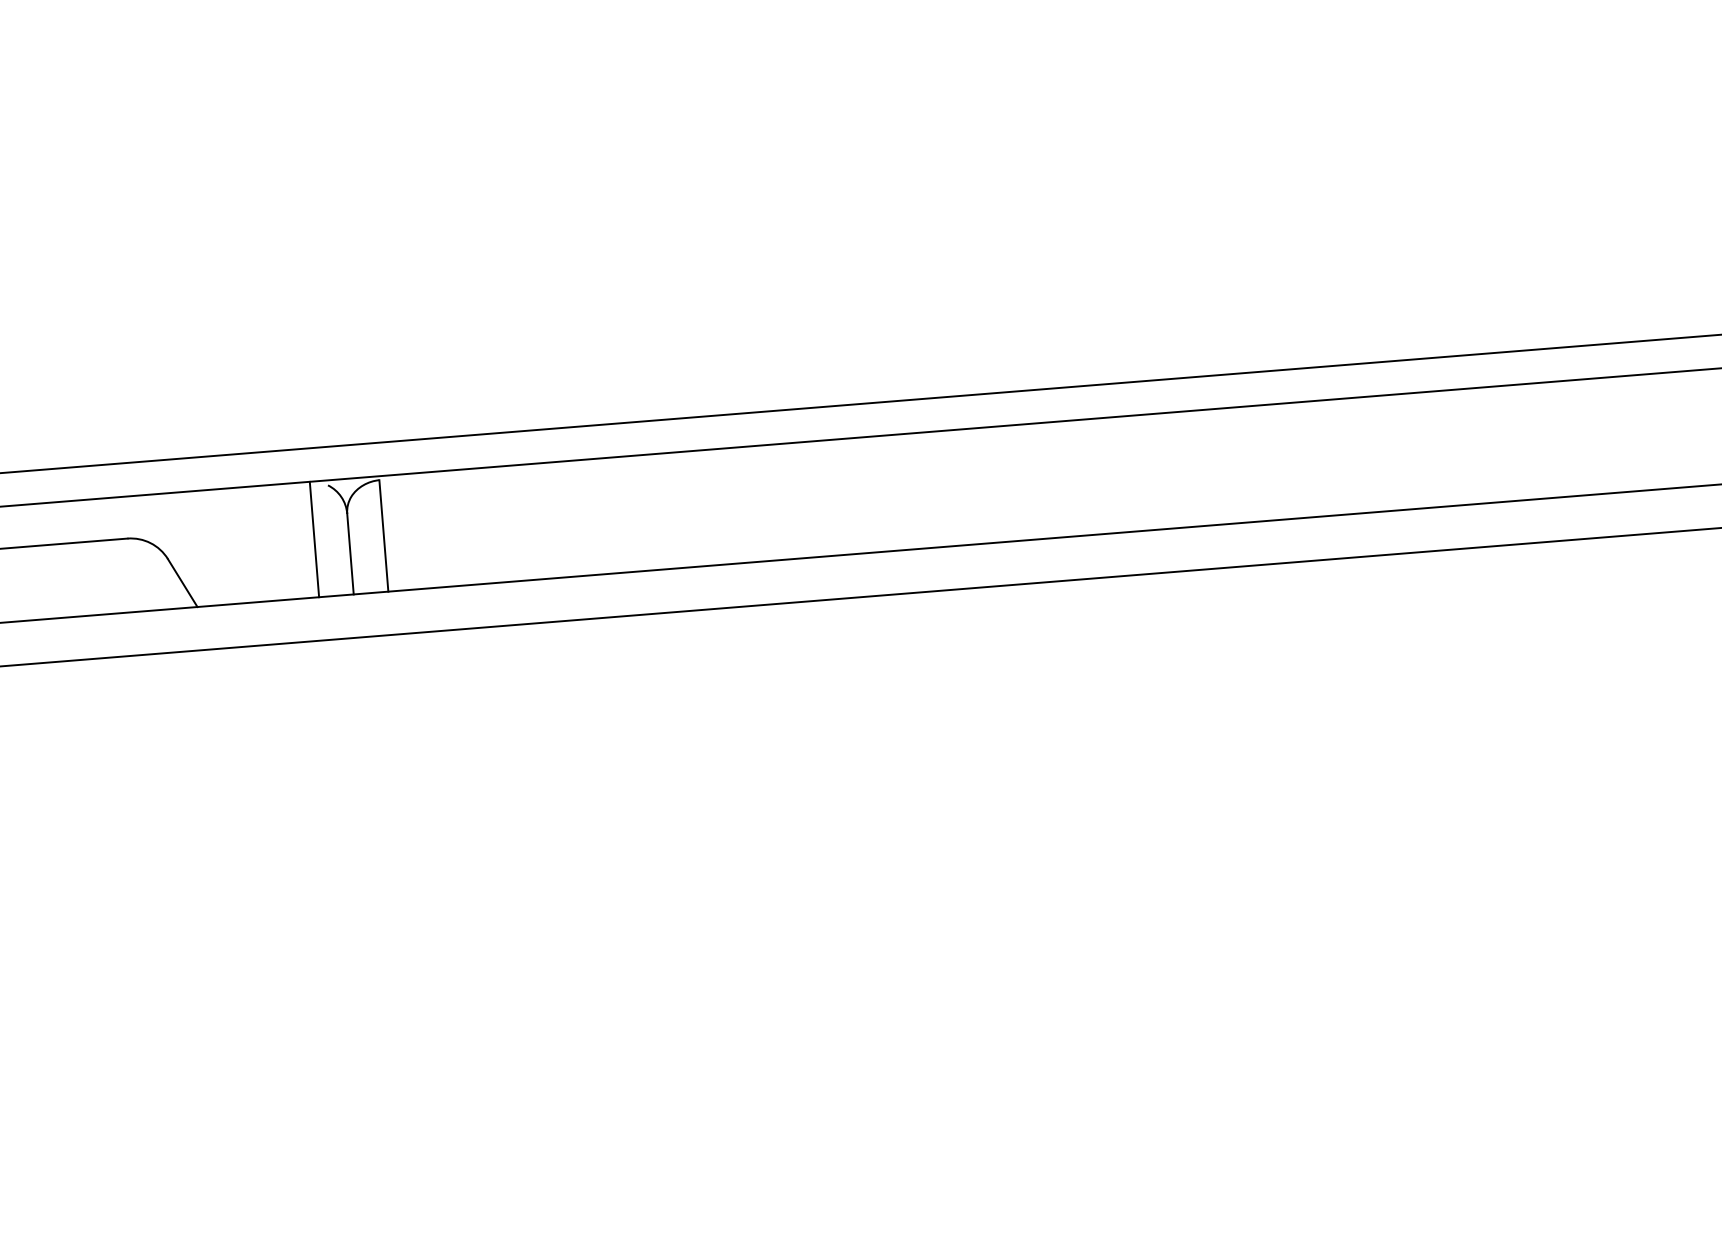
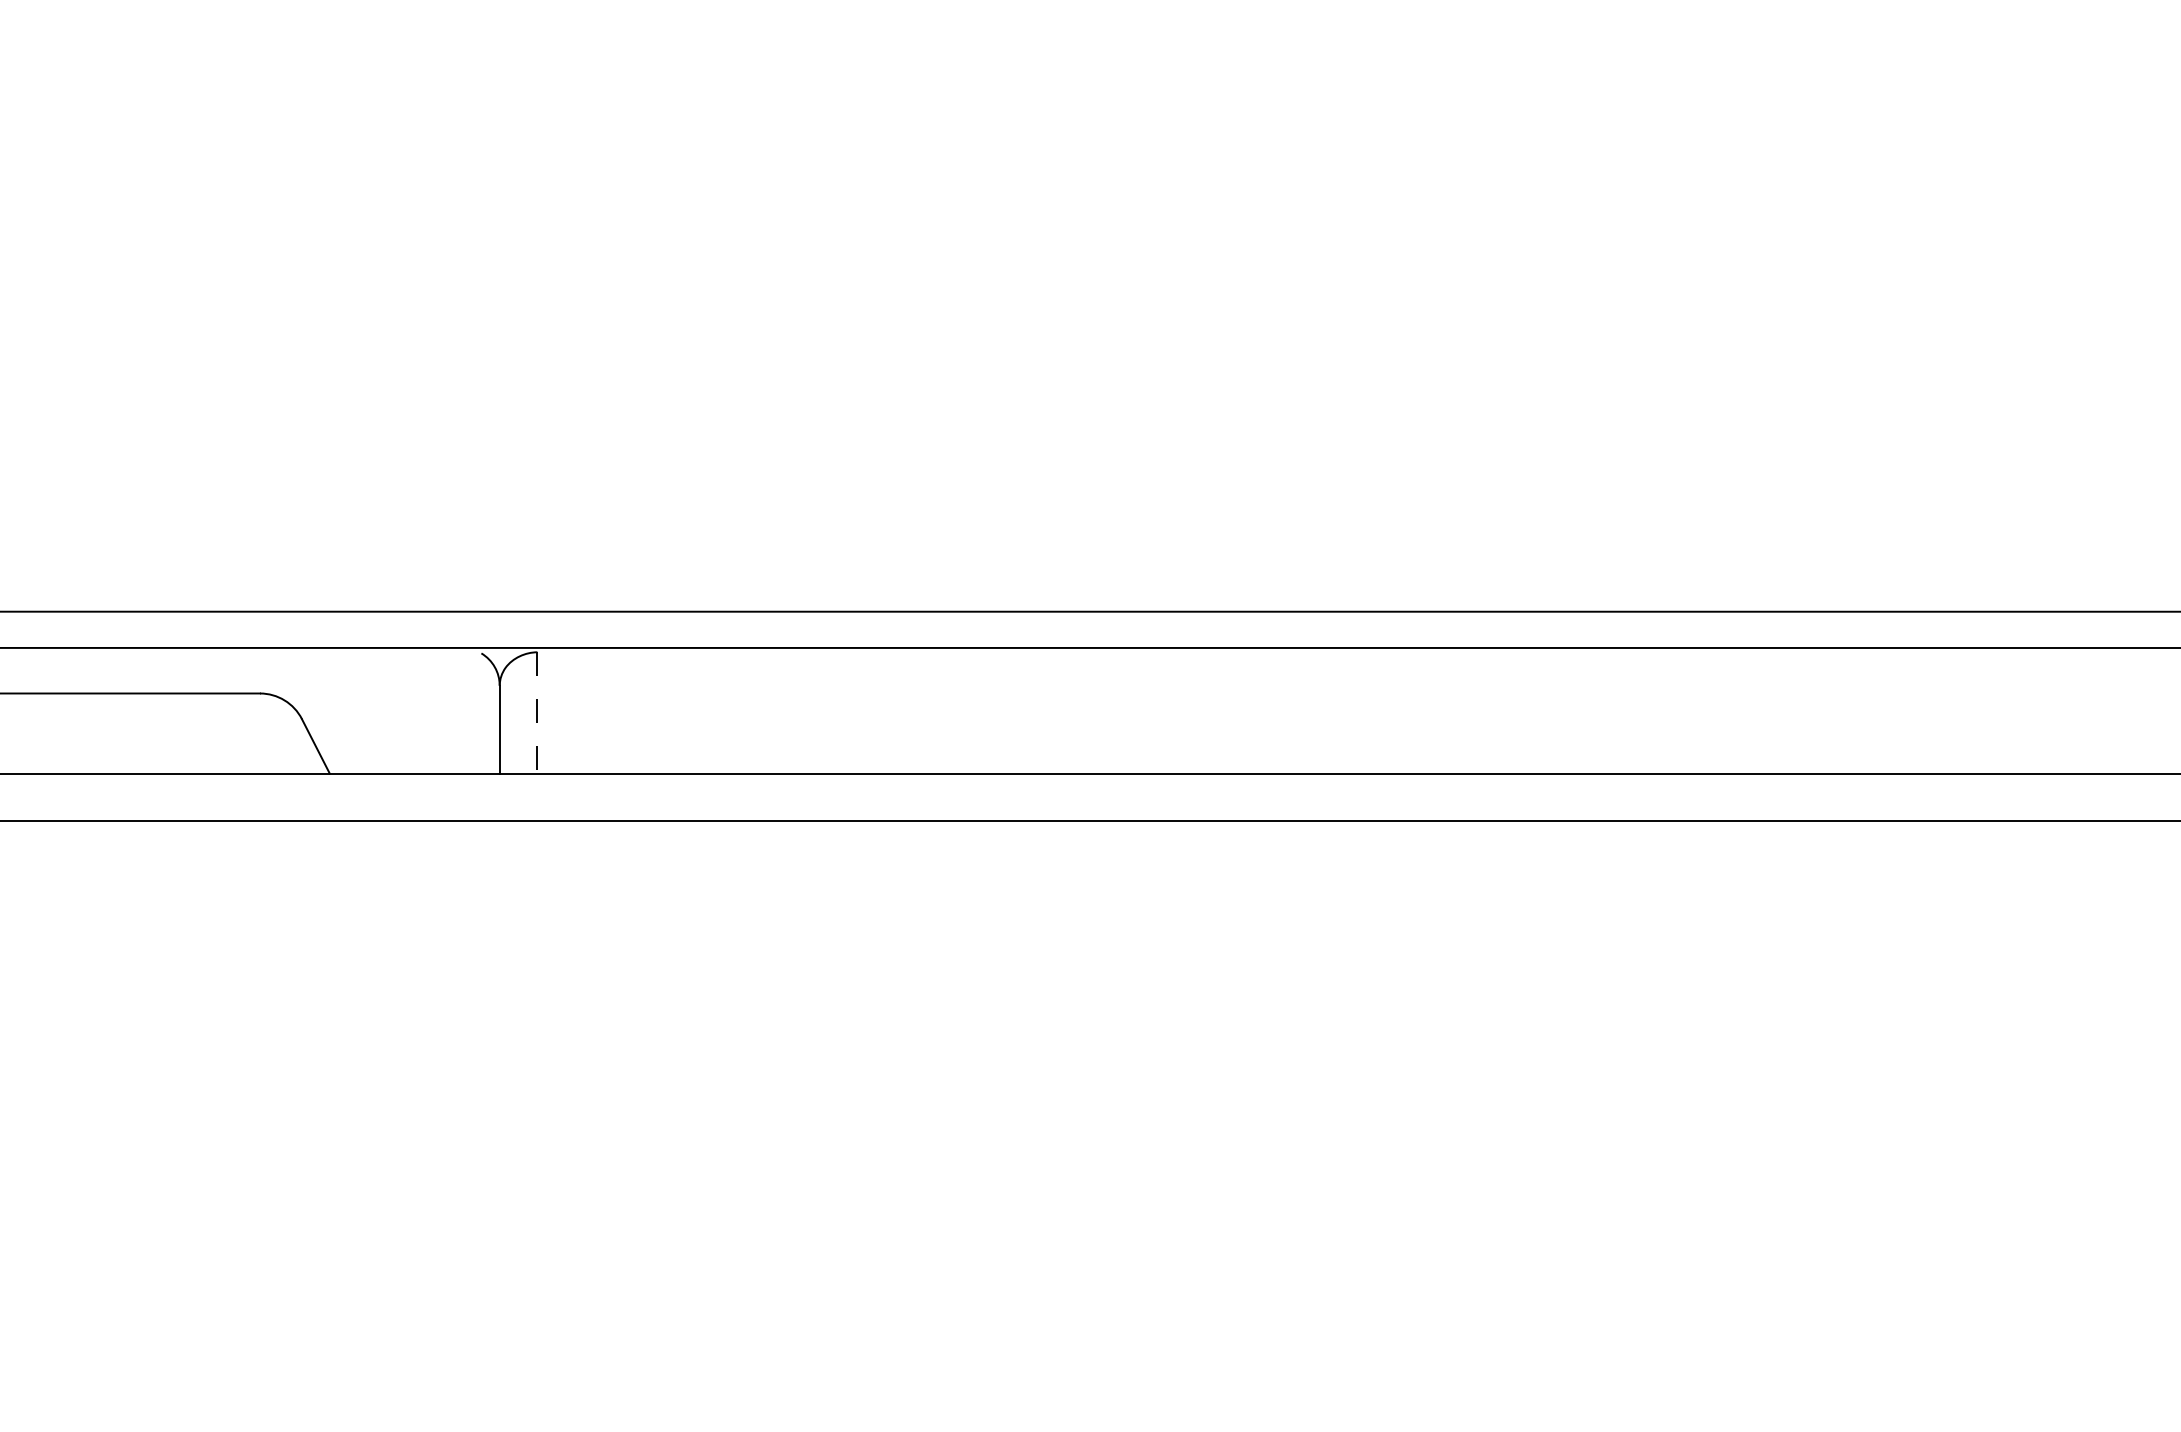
line: (383, 535) -> (537, 712), solid -> dashed
line: (314, 539) -> (462, 710), removed

